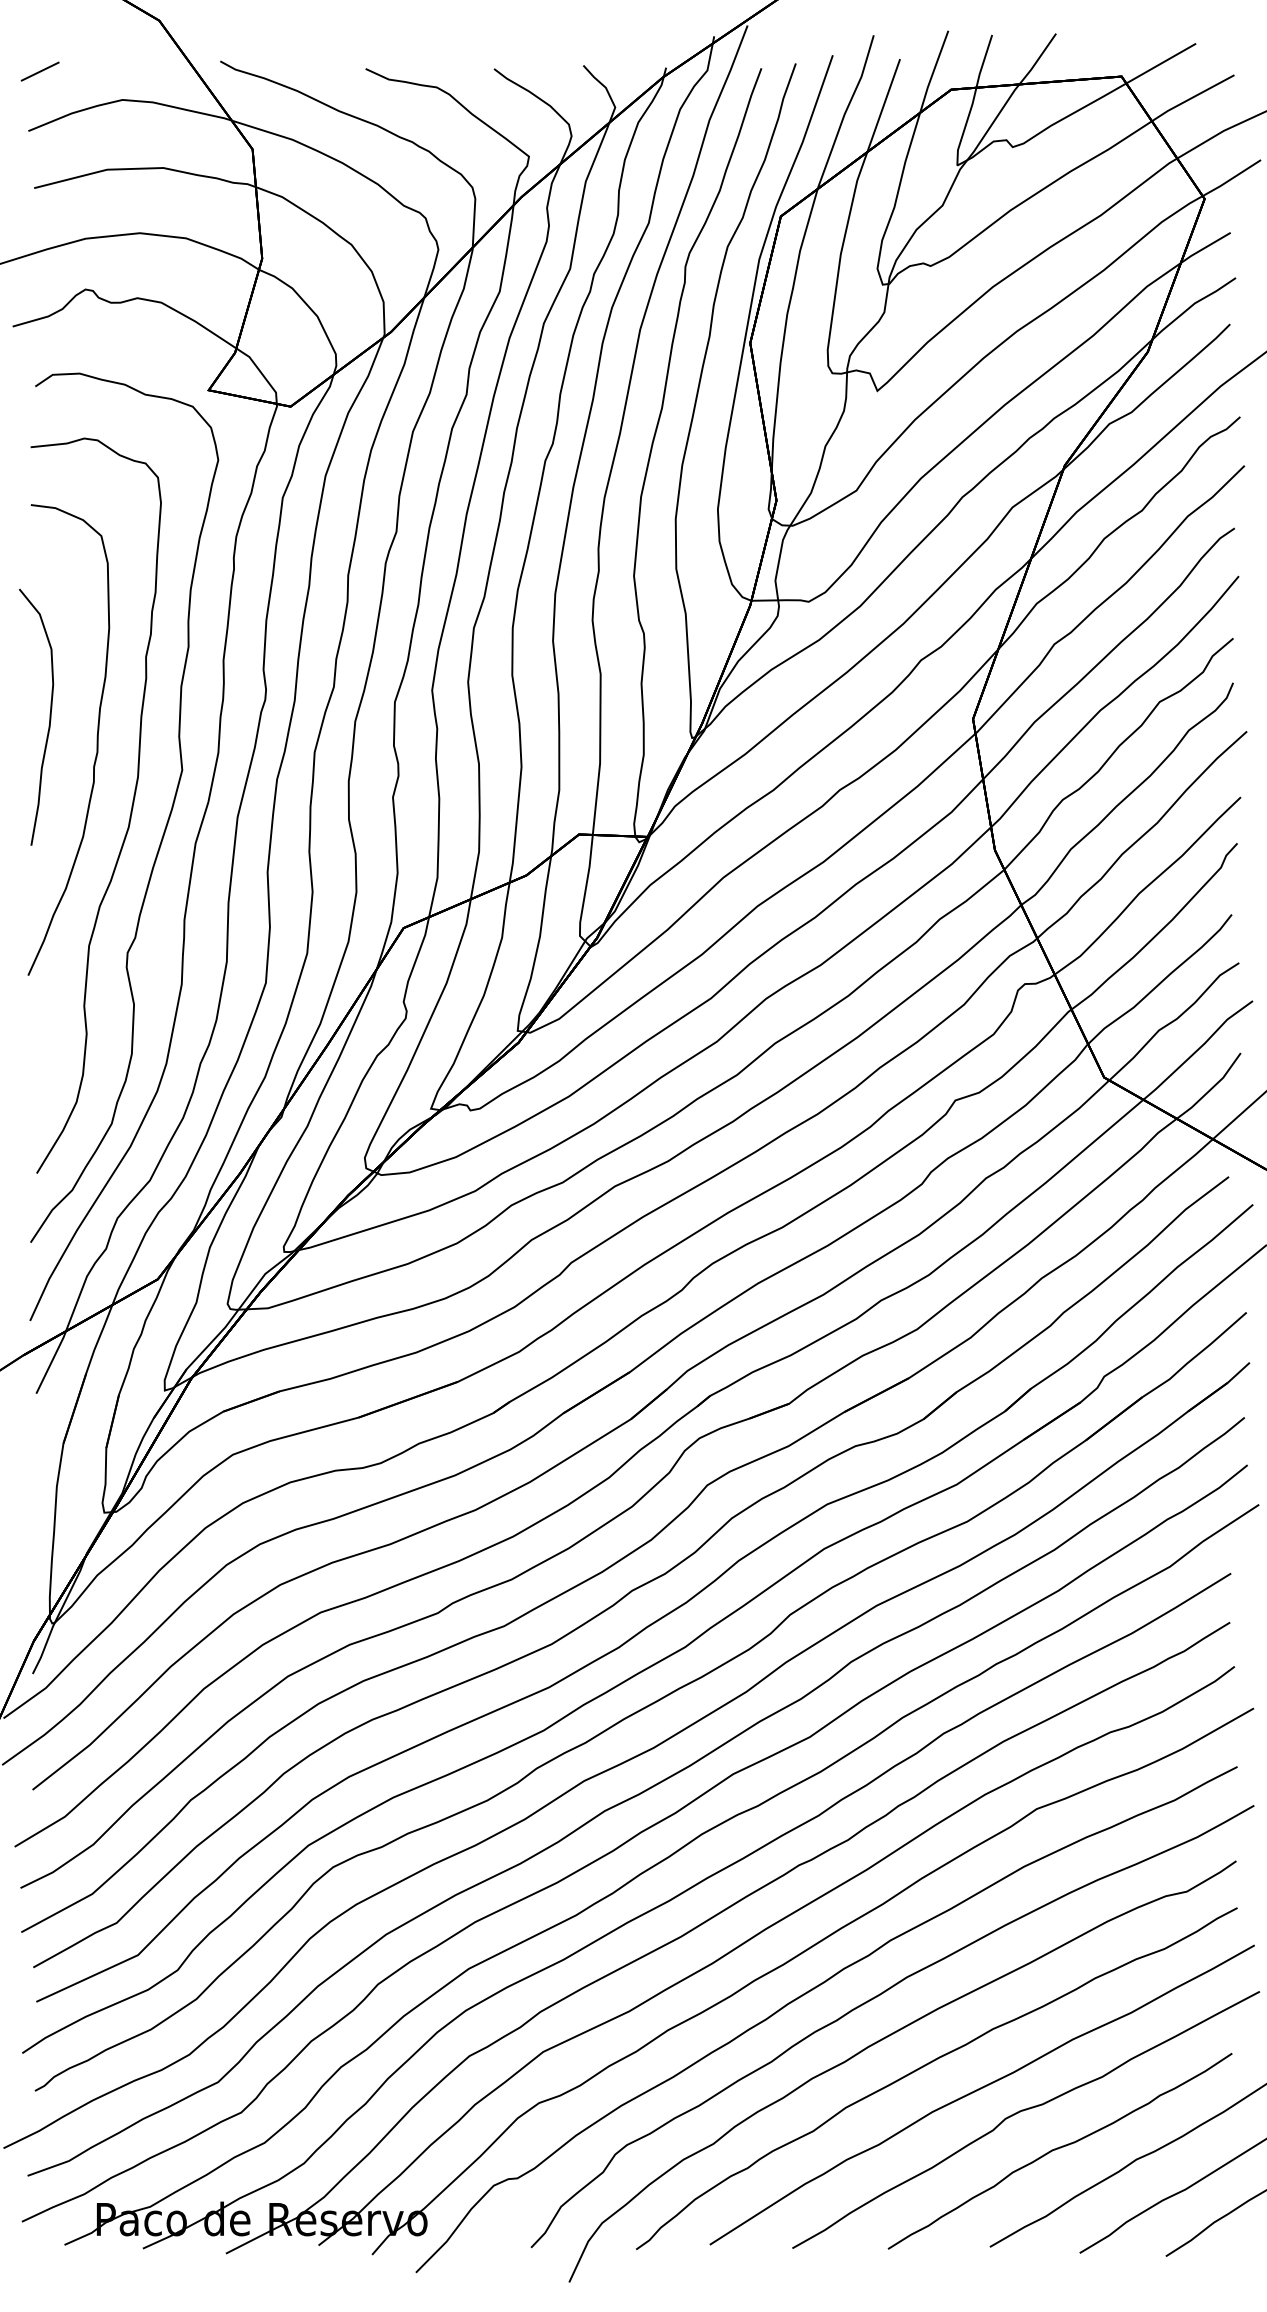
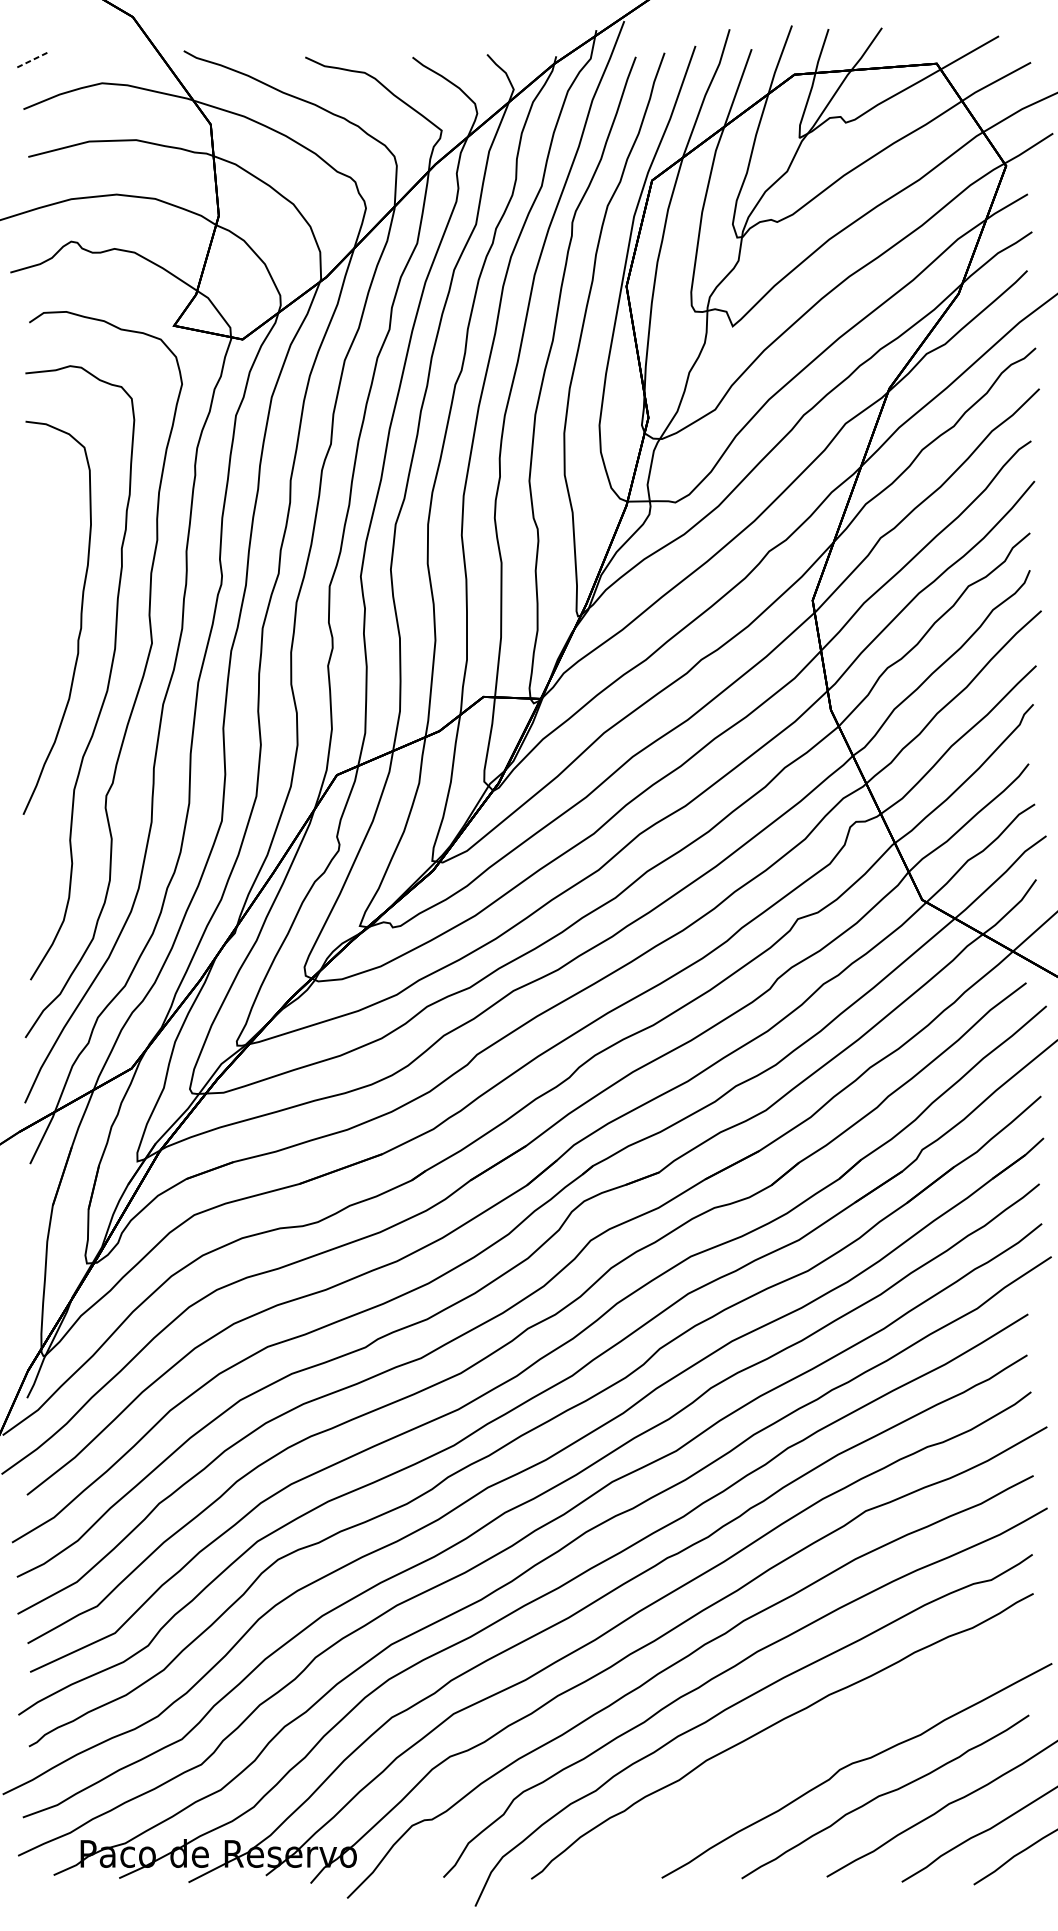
line: (40, 71) -> (33, 59), solid -> dashed
curve: (49, 716) -> (41, 598), removed
curve: (979, 2090) -> (818, 1746), removed

